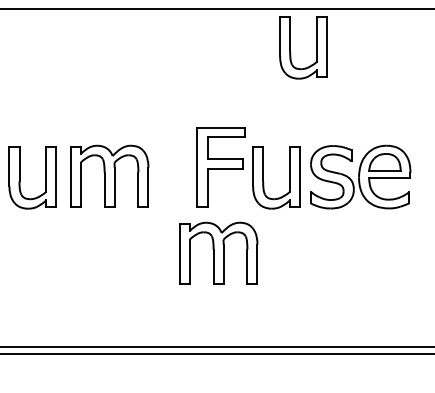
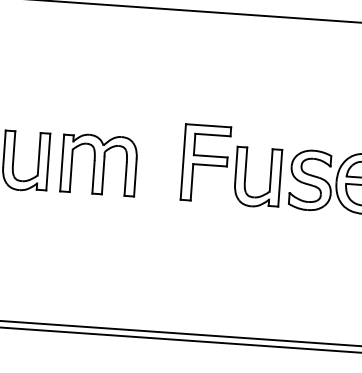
part: (290, 47) -> (279, 54), removed
part: (218, 252) -> (197, 244), removed

